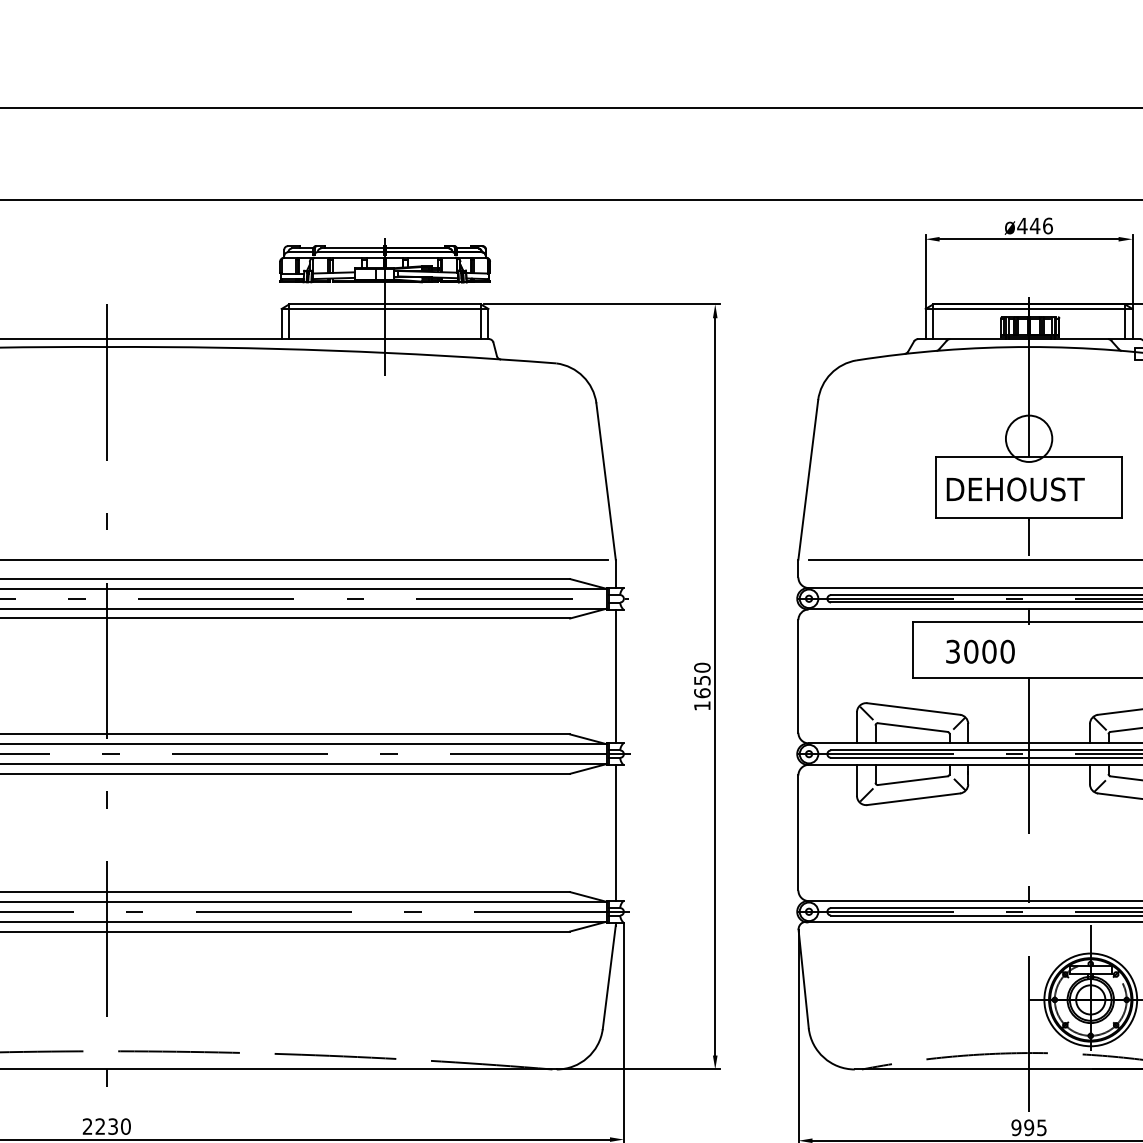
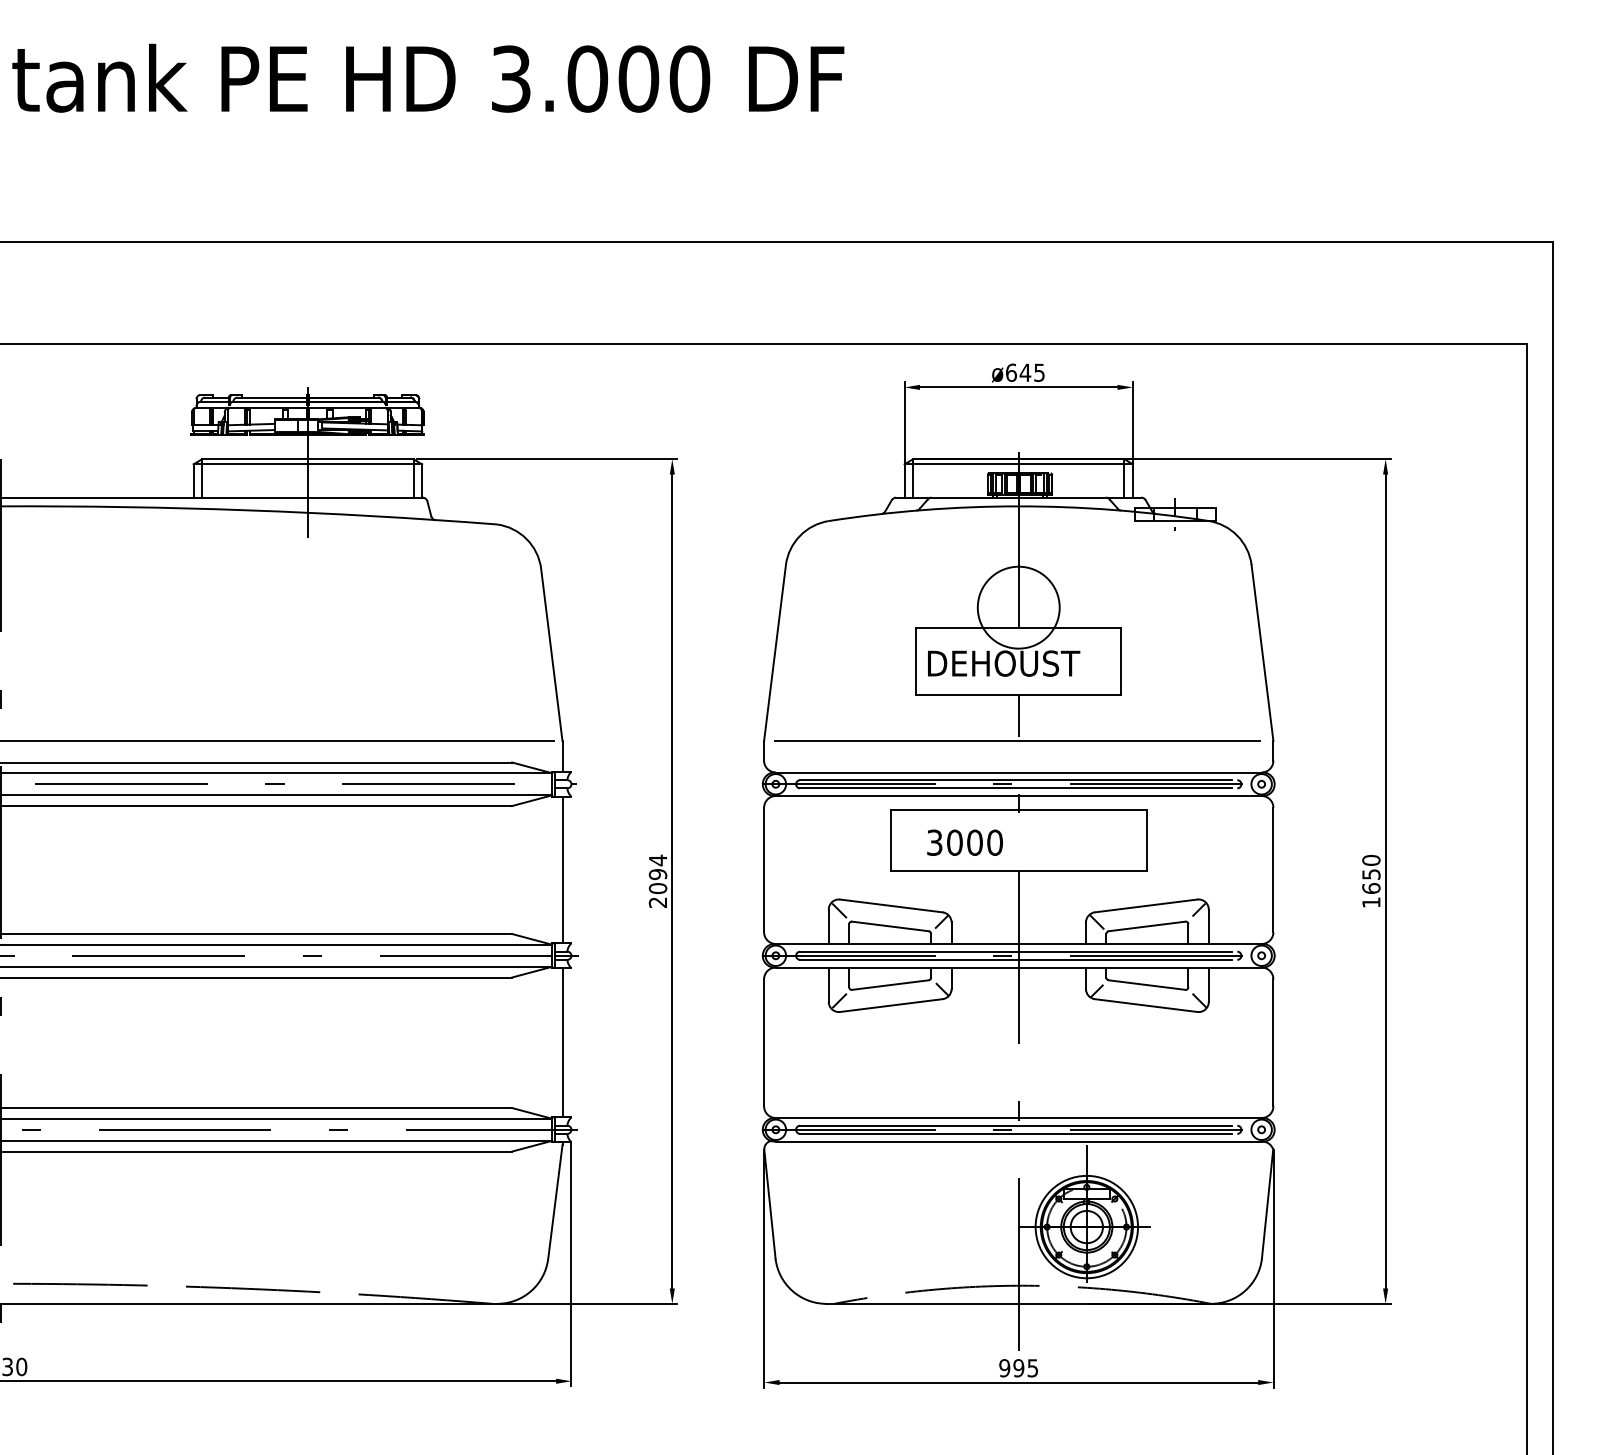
text: (1035, 225) -> (1025, 372), ø446 -> ø645
circle: (1028, 438) -> (1018, 607), size x1.6
text: (701, 685) -> (657, 880), 1650 -> 2094

